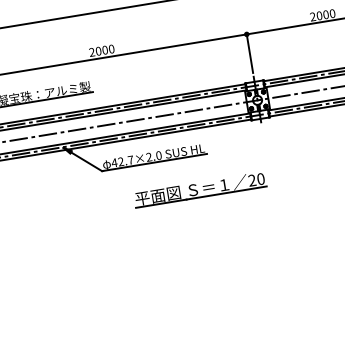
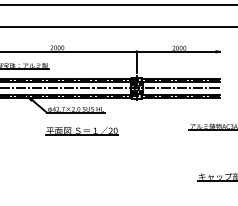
part: (199, 190) -> (81, 131), moved

